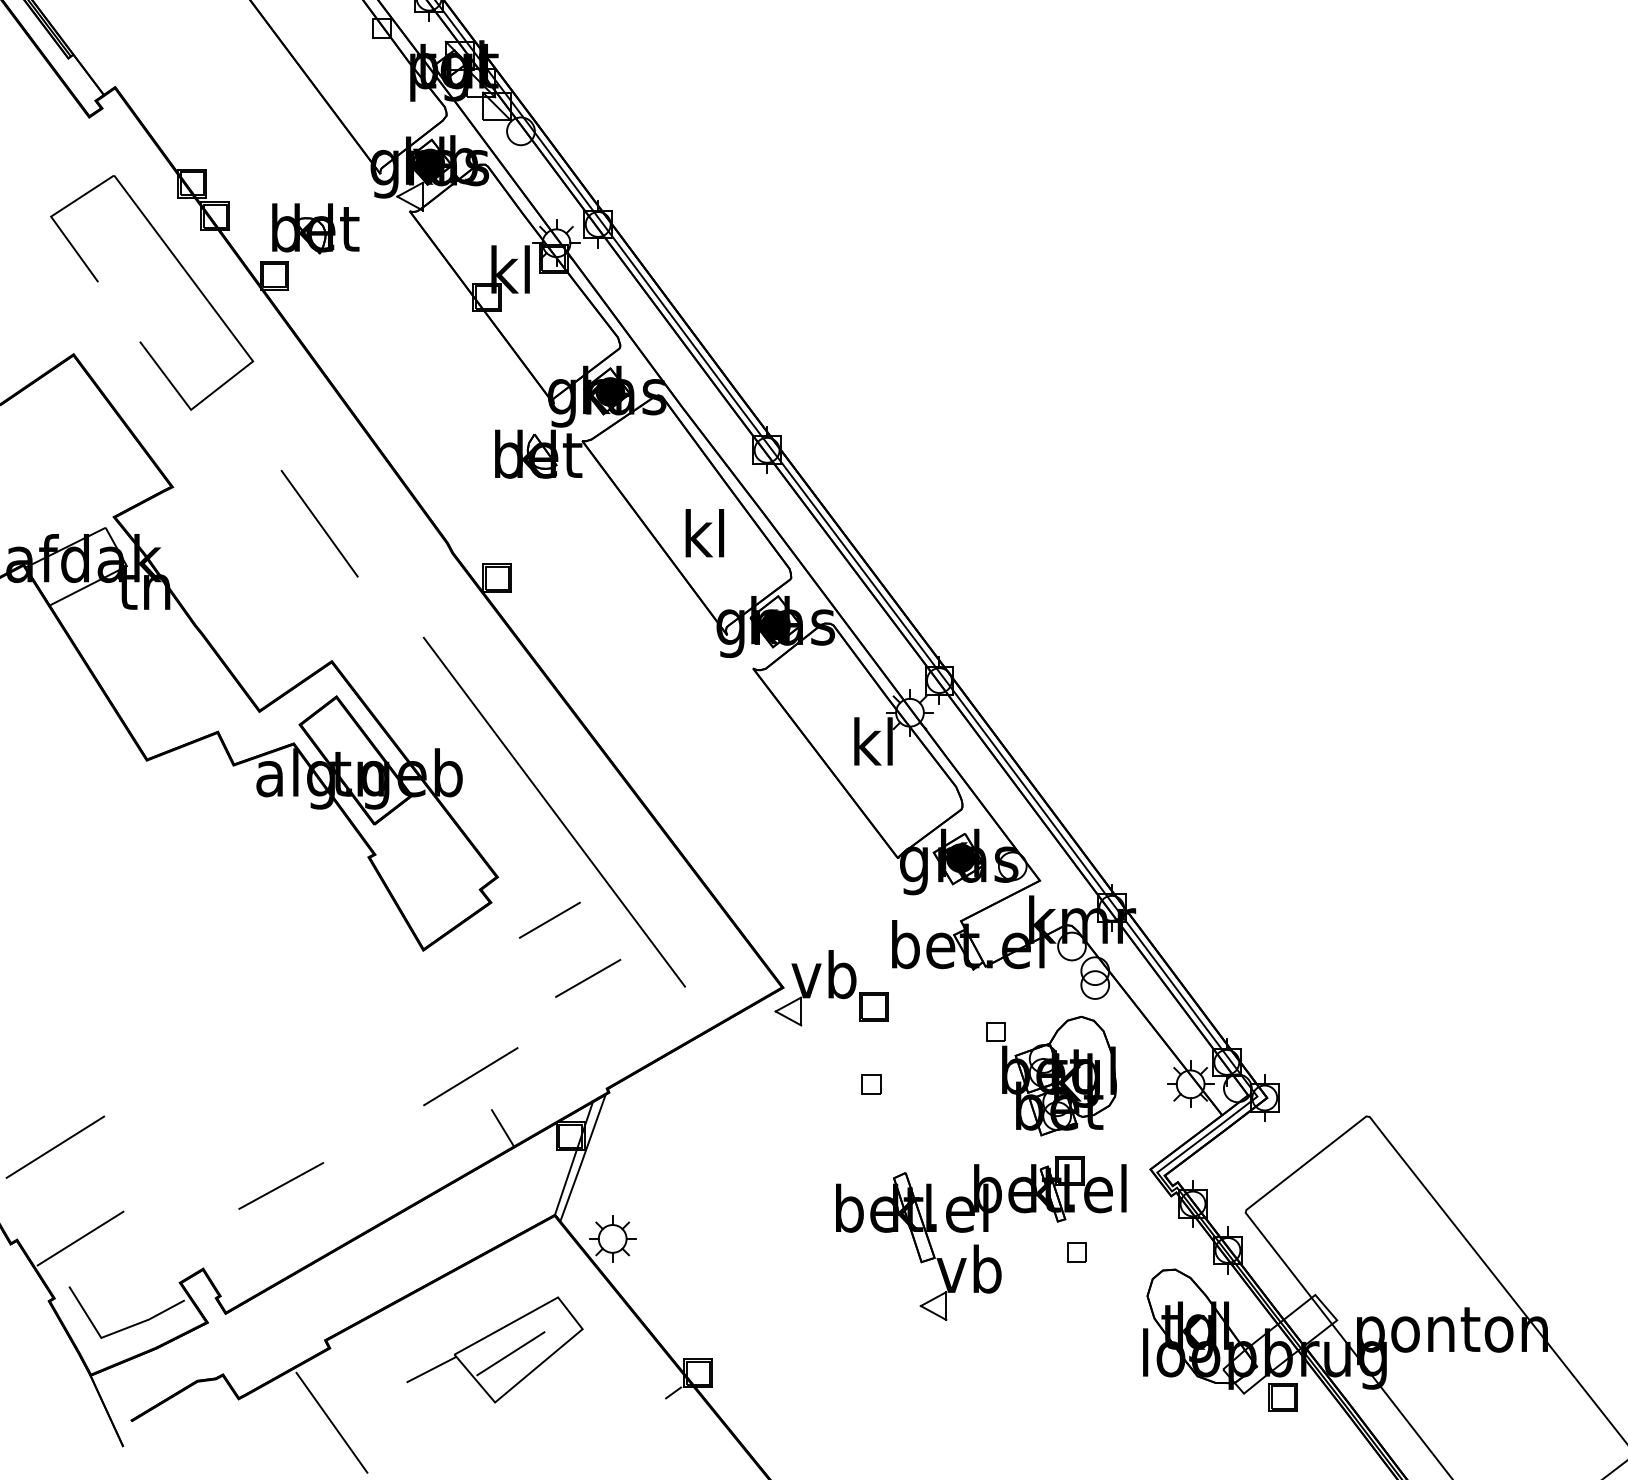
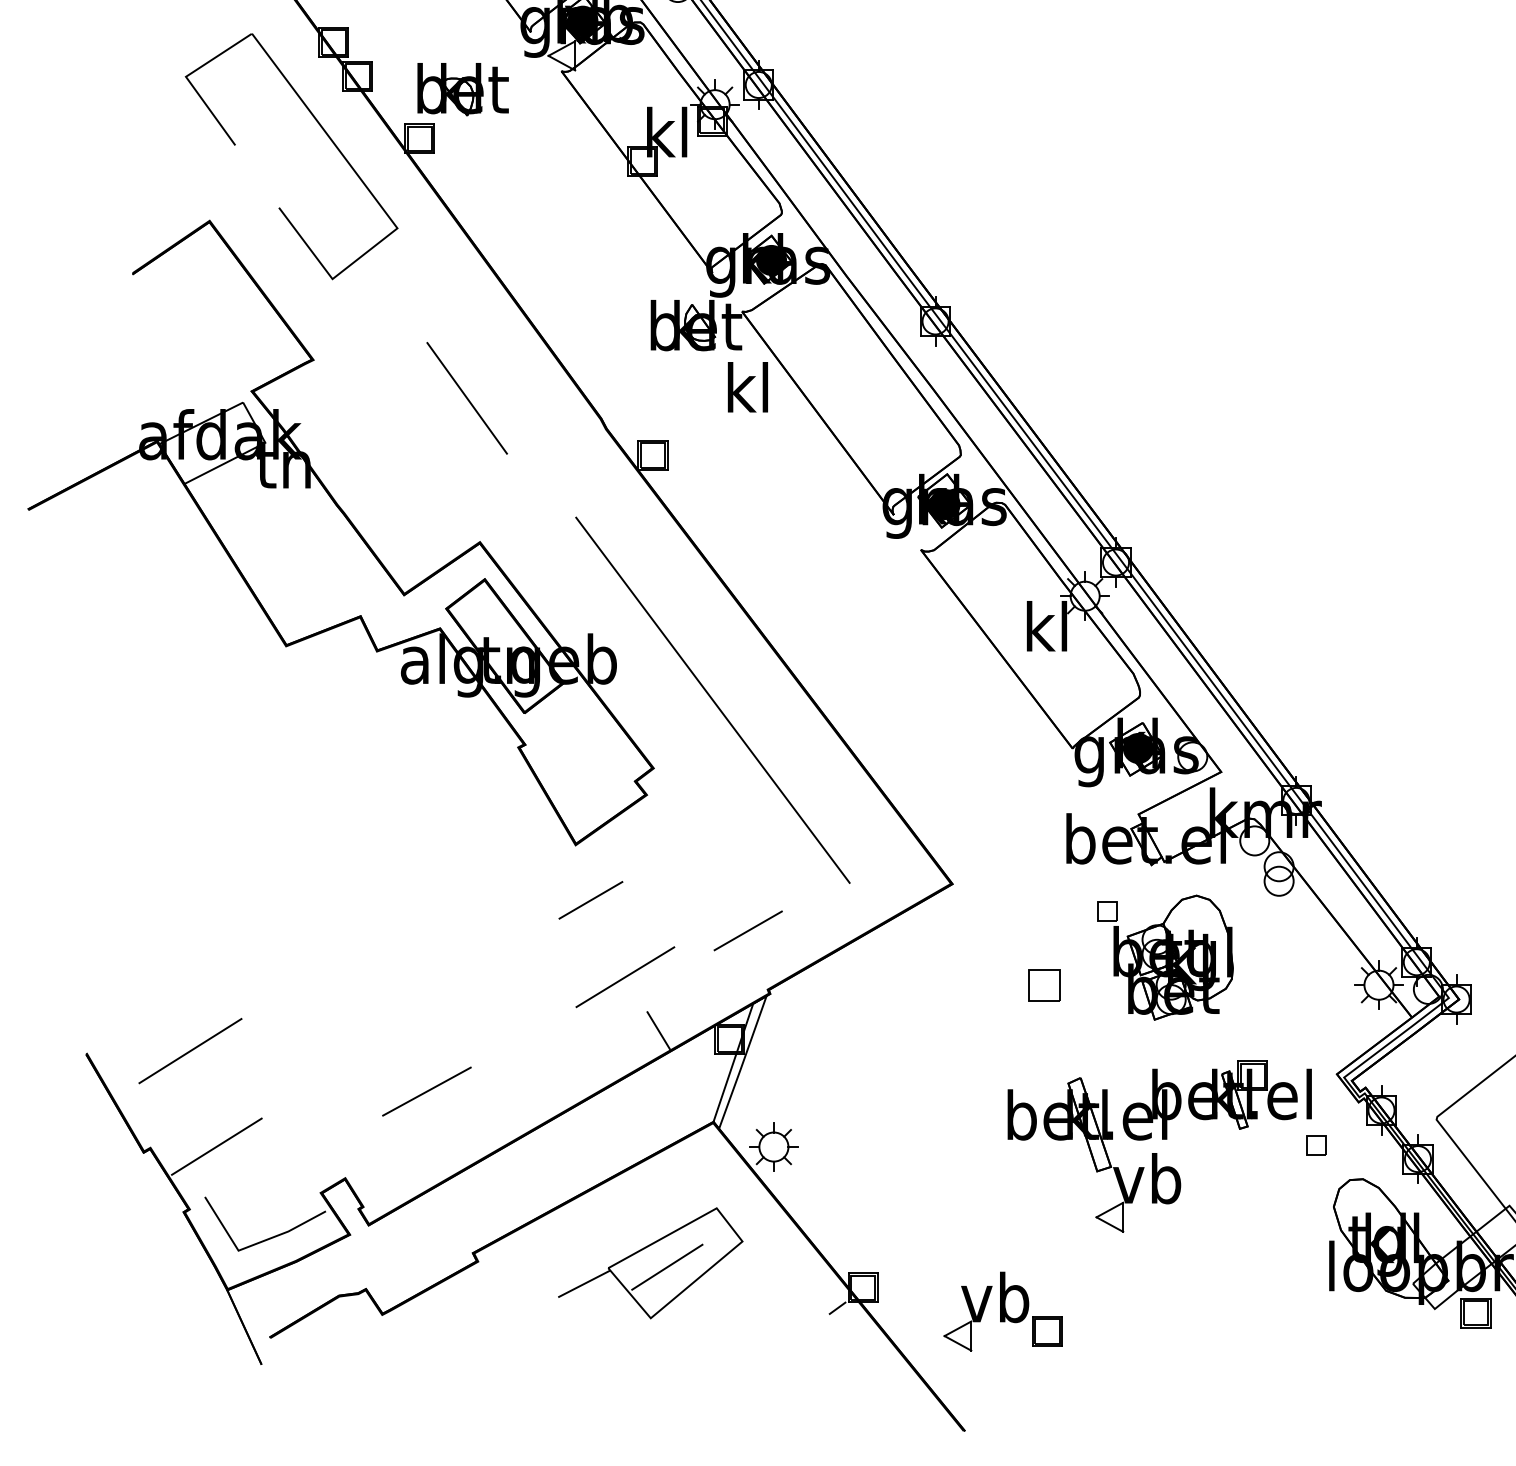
text: (704, 533) -> (747, 387), moved
line: (549, 919) -> (590, 899), moved
line: (588, 977) -> (748, 929), moved
part: (831, 988) -> (1002, 1312), moved
part: (1051, 1075) -> (1165, 957), moved
part: (871, 1084) -> (1044, 985), size x1.6
part: (1076, 1252) -> (1316, 1145), moved
line: (331, 1422) -> (479, 1339), removed

